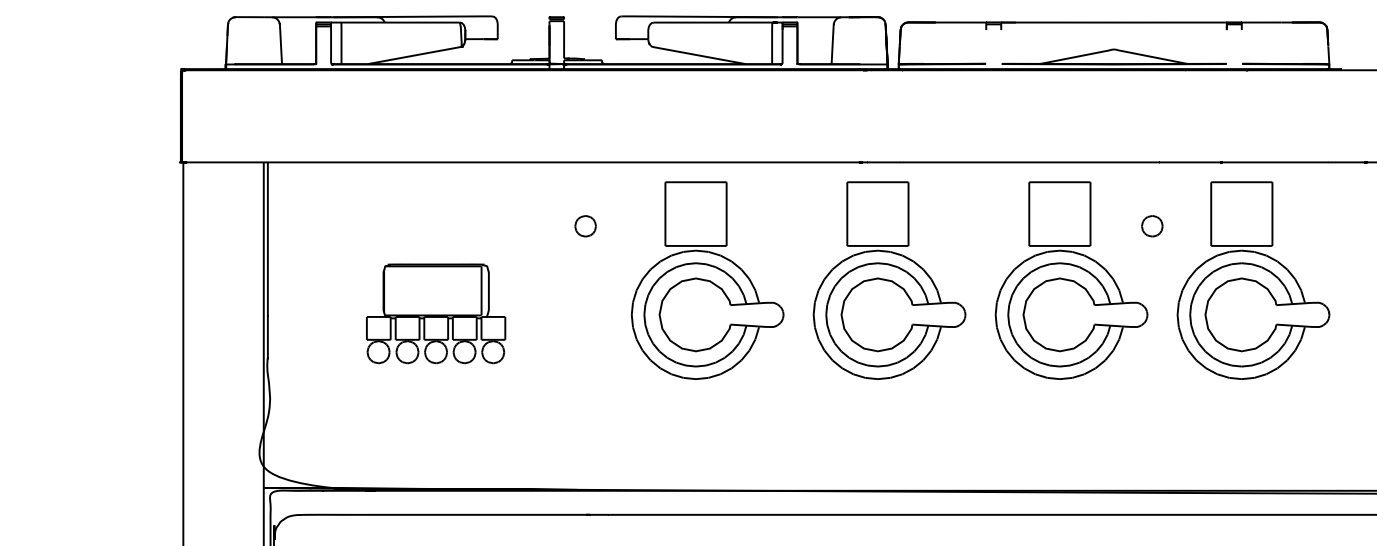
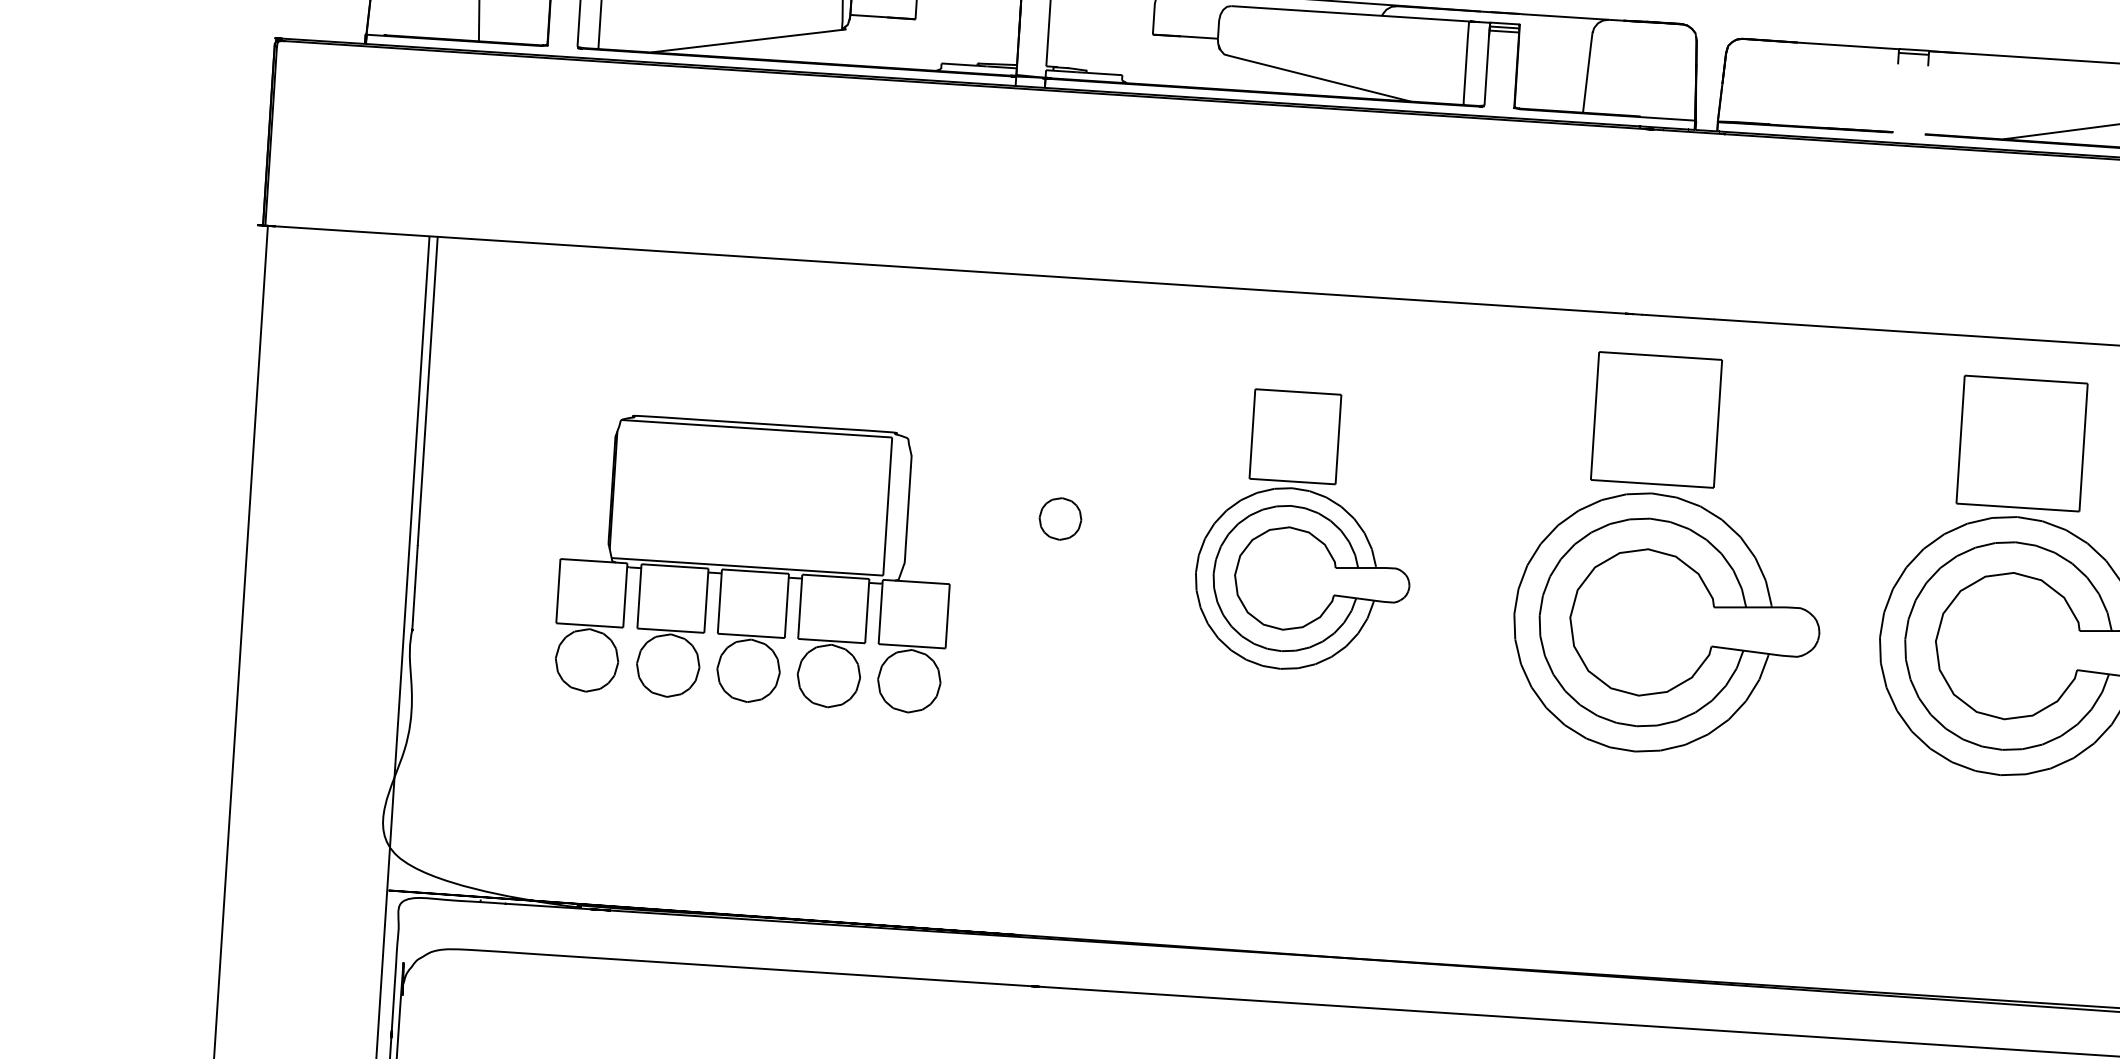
part: (585, 226) -> (1060, 519), moved
part: (707, 280) -> (1305, 531), size x0.7
part: (436, 313) -> (756, 562), size x1.4

